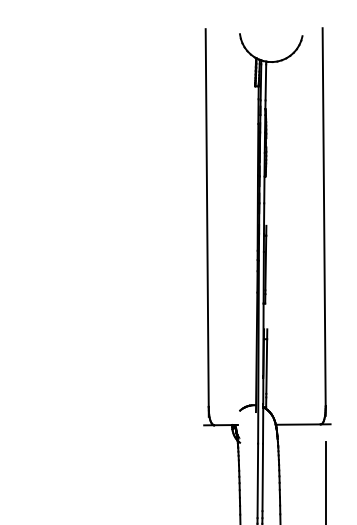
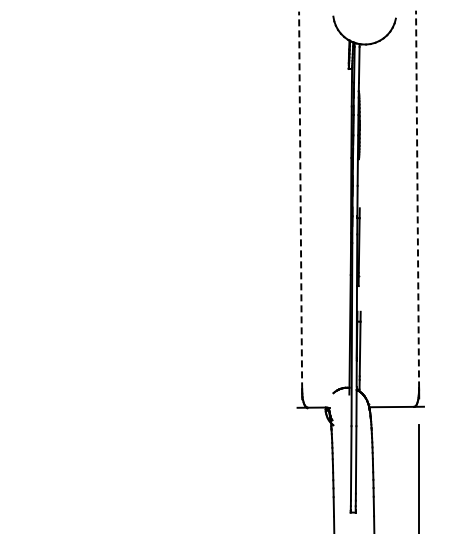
line: (324, 217) -> (417, 199), solid -> dashed
line: (207, 218) -> (300, 200), solid -> dashed

